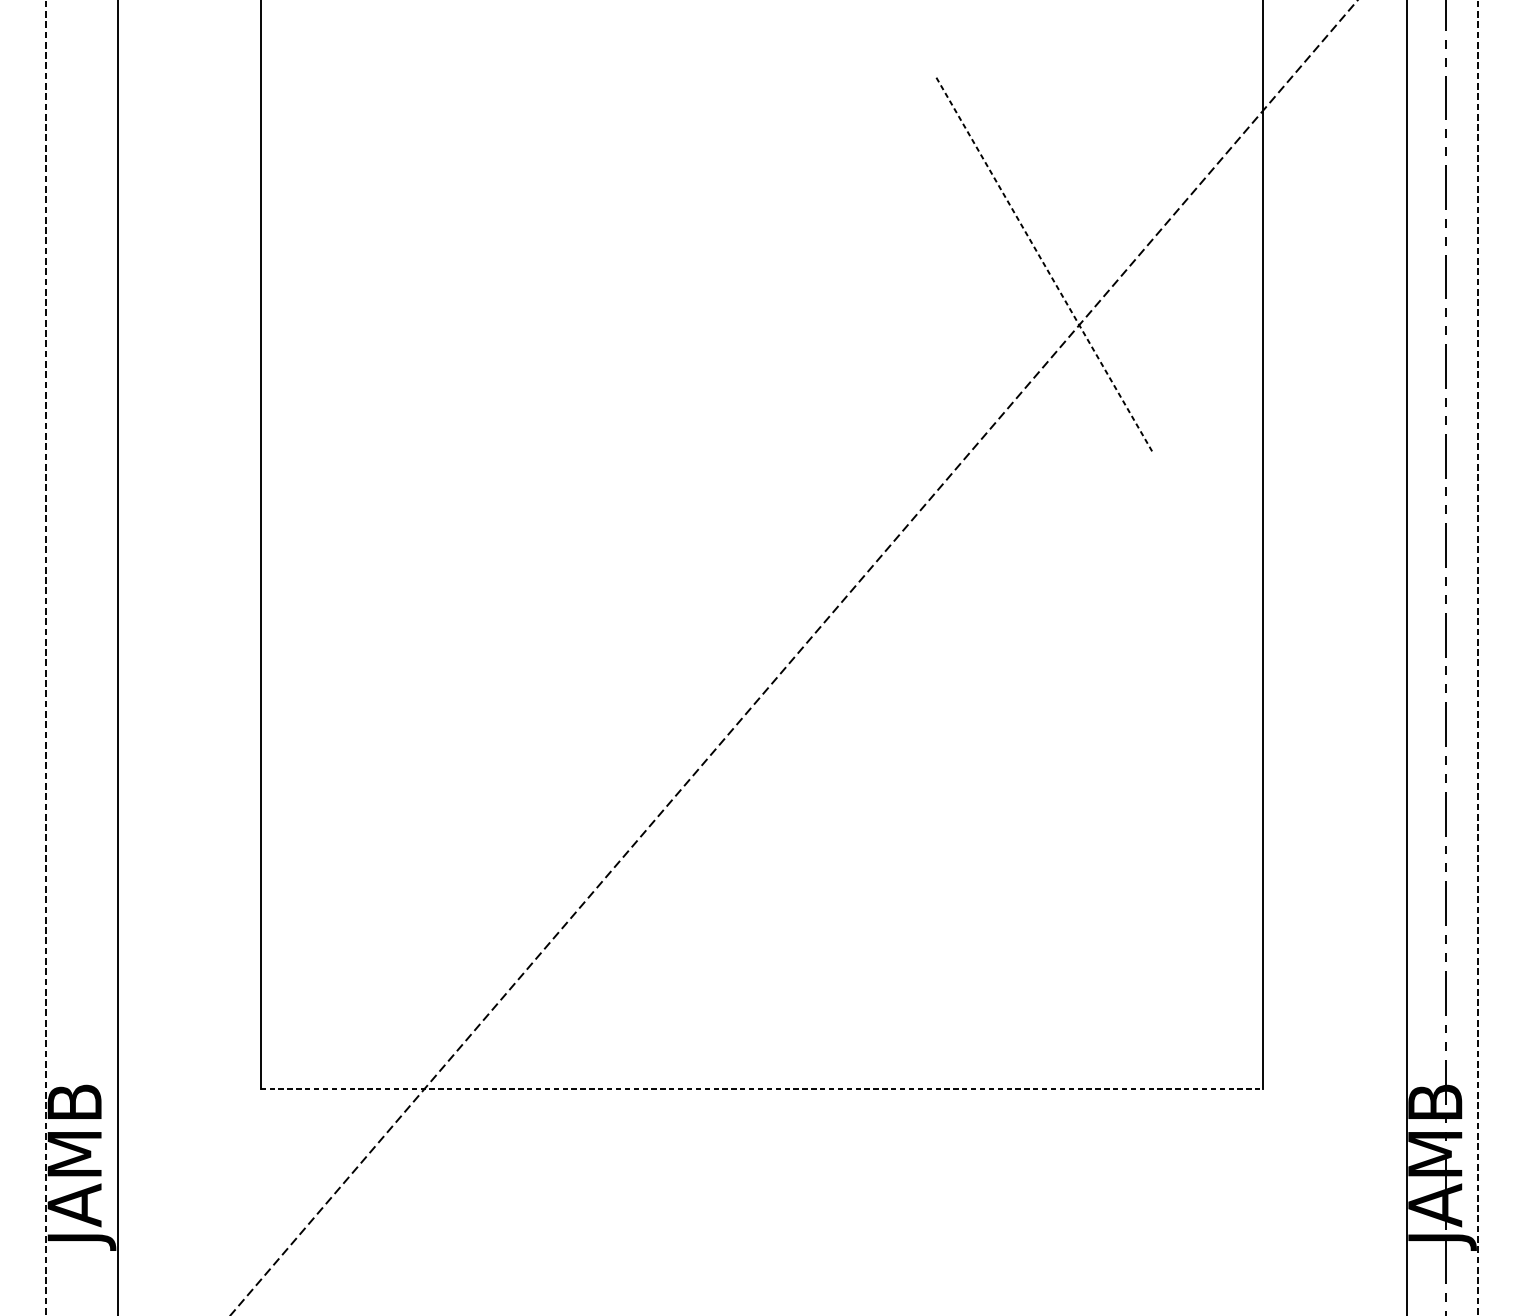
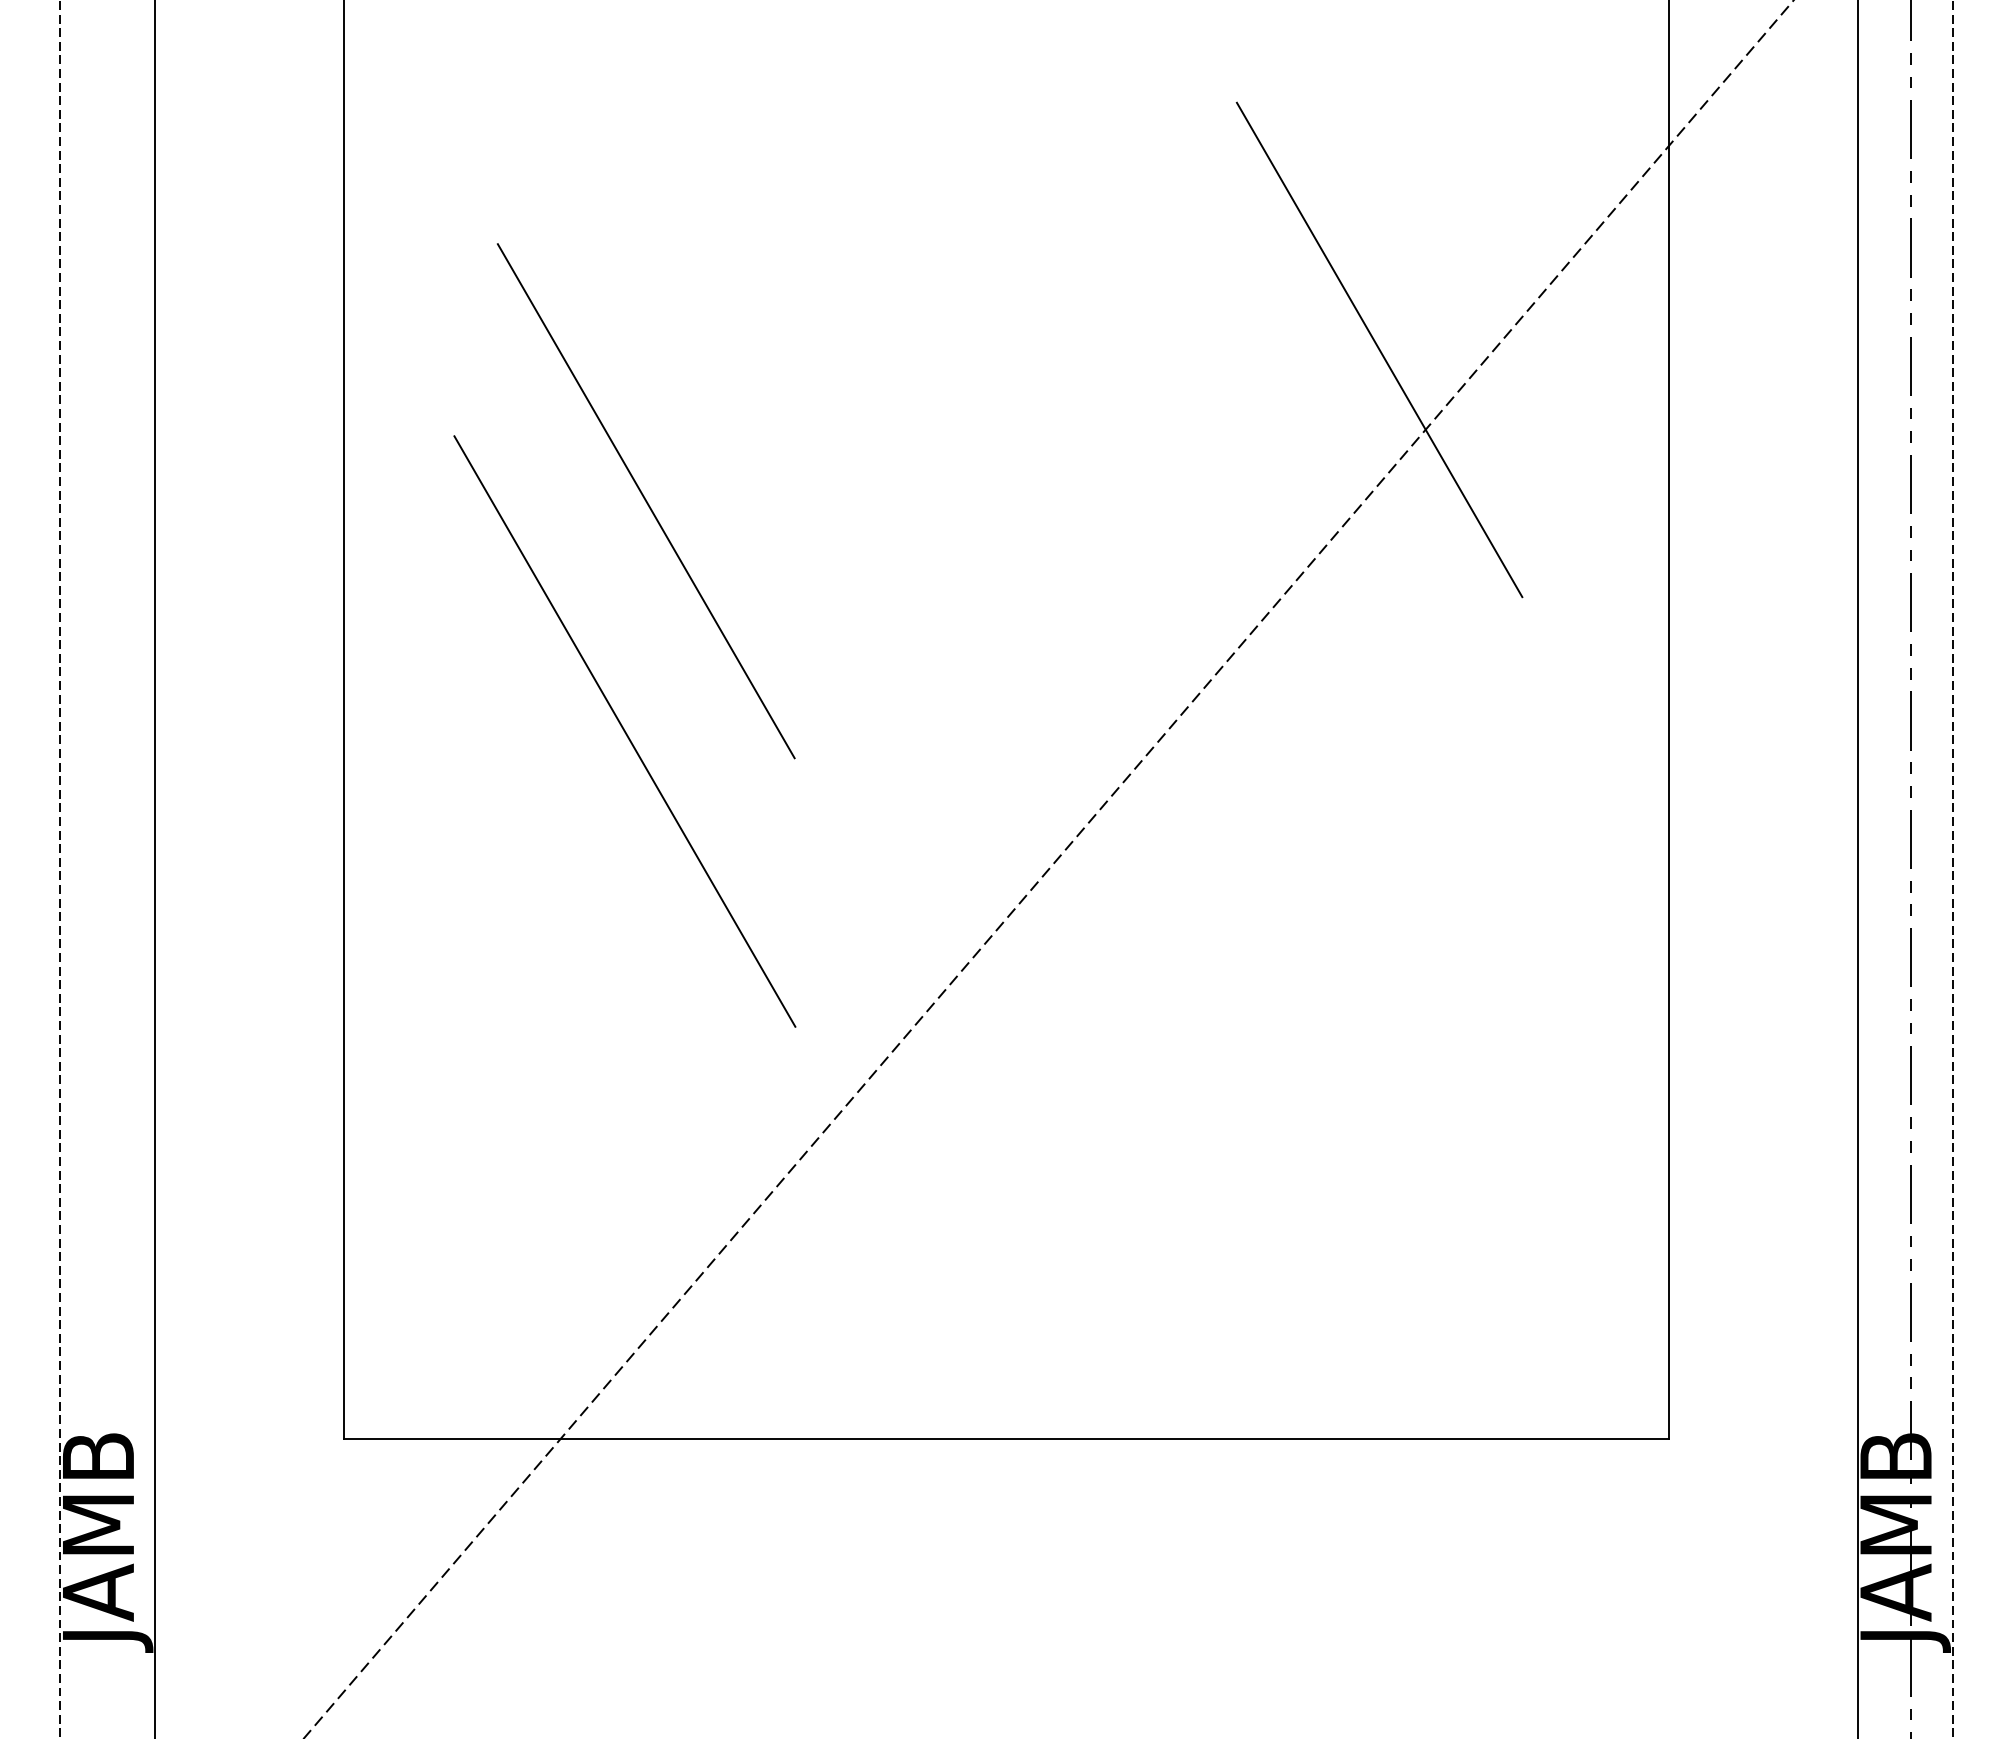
line: (1044, 265) -> (1379, 350), dashed -> solid
line: (488, 379) -> (645, 501), added
line: (472, 553) -> (624, 731), added
line: (762, 1089) -> (1006, 1439), dashed -> solid

